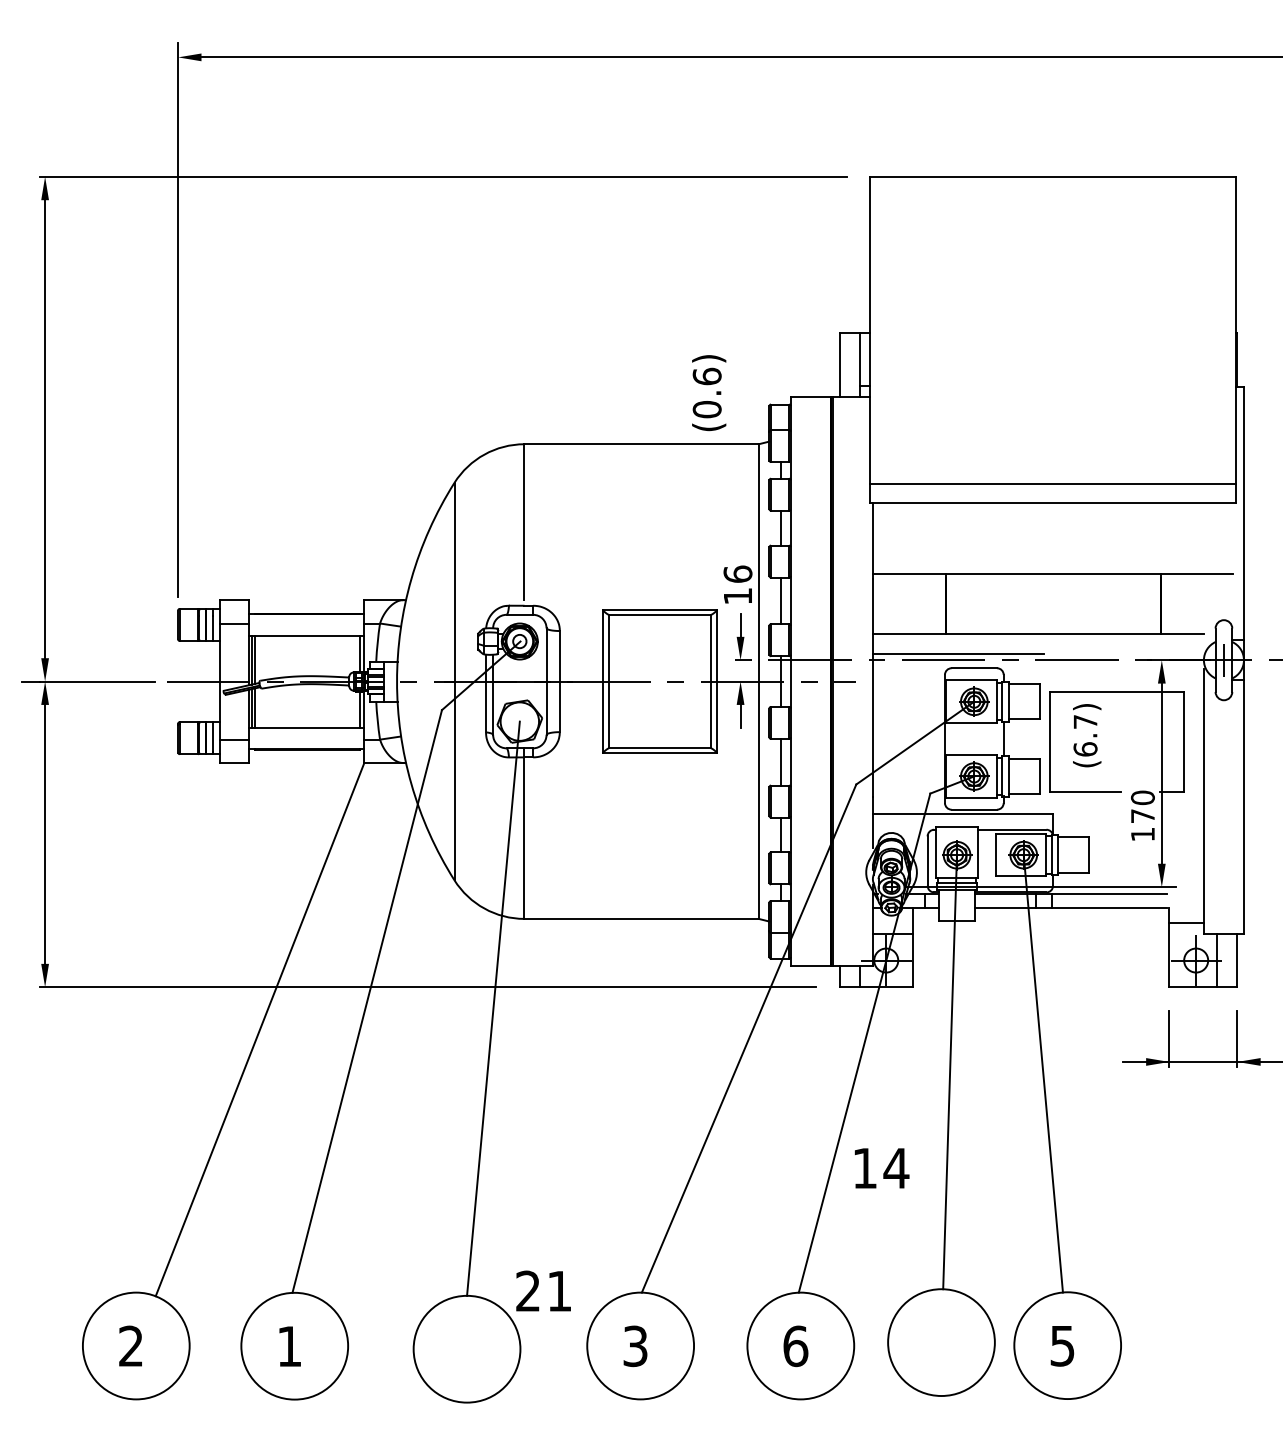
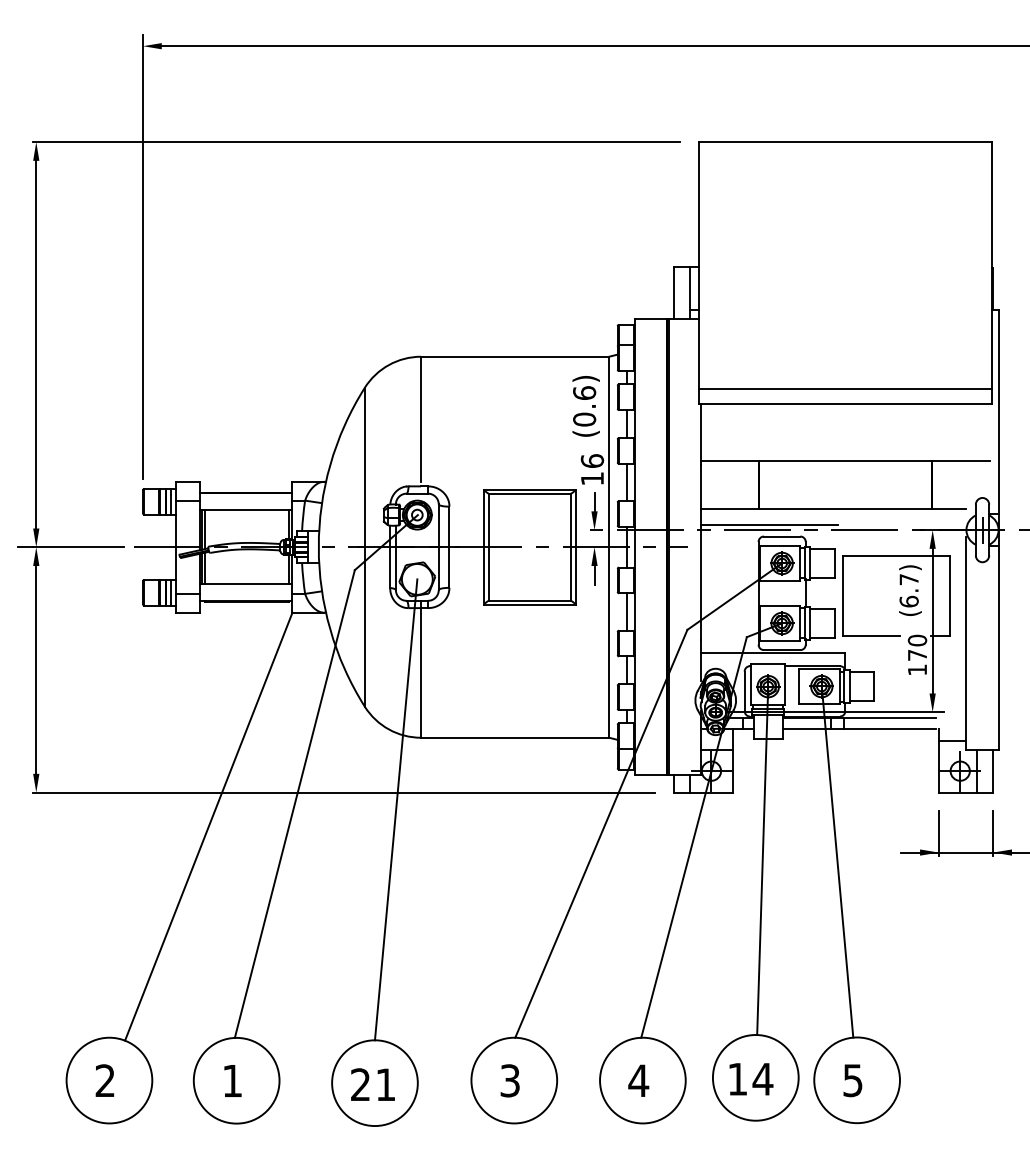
text: (709, 393) -> (586, 406), moved
text: (1087, 735) -> (910, 590), moved
text: (881, 1168) -> (750, 1079), moved
text: (543, 1290) -> (372, 1084), moved
text: (795, 1346) -> (638, 1080), 6 -> 4

